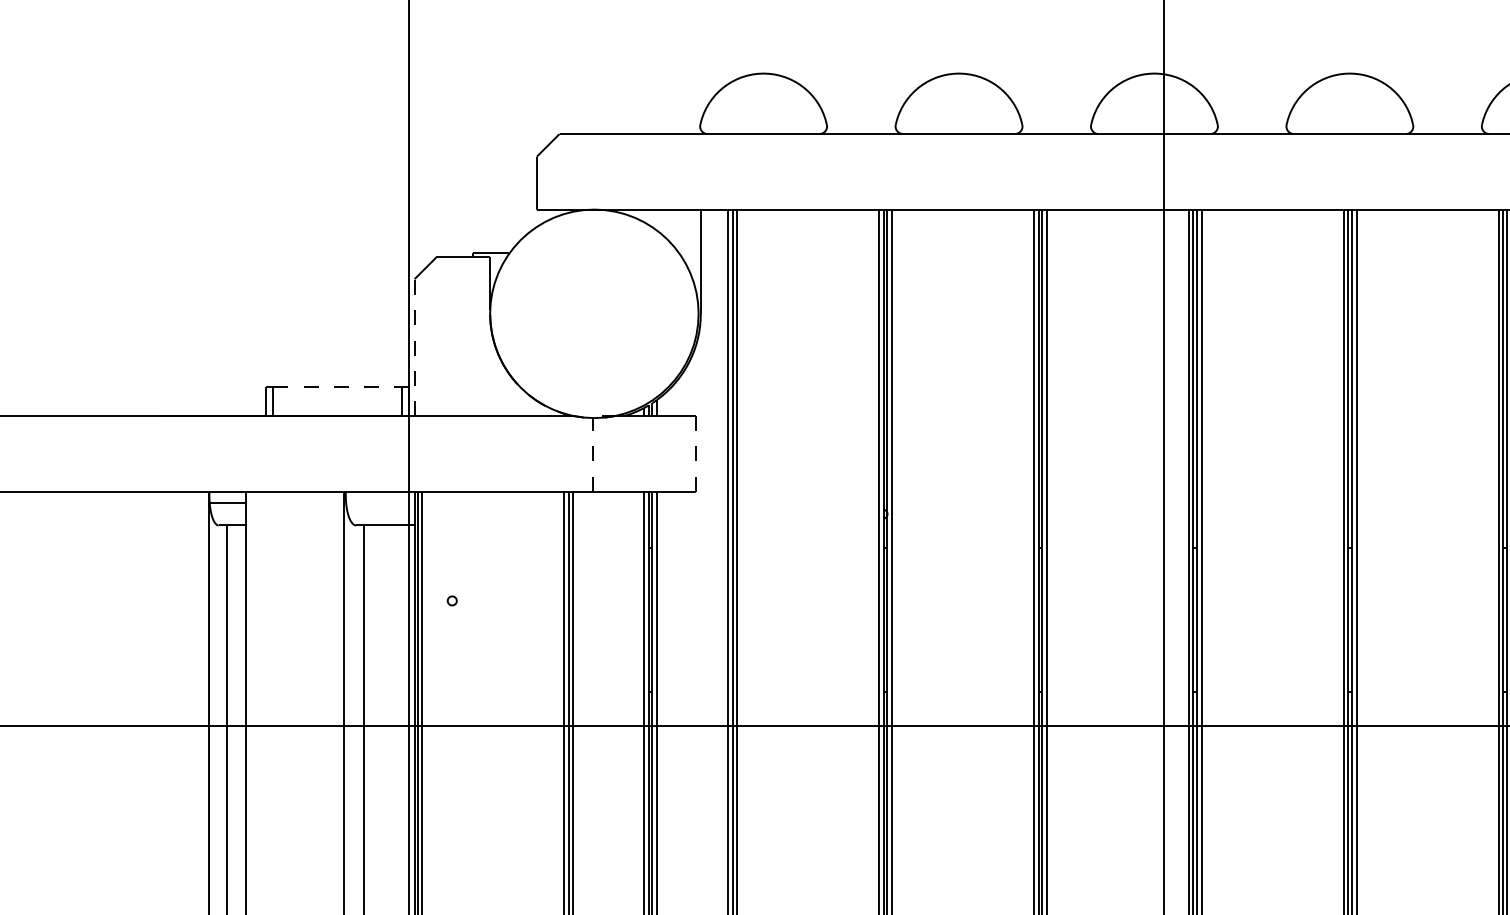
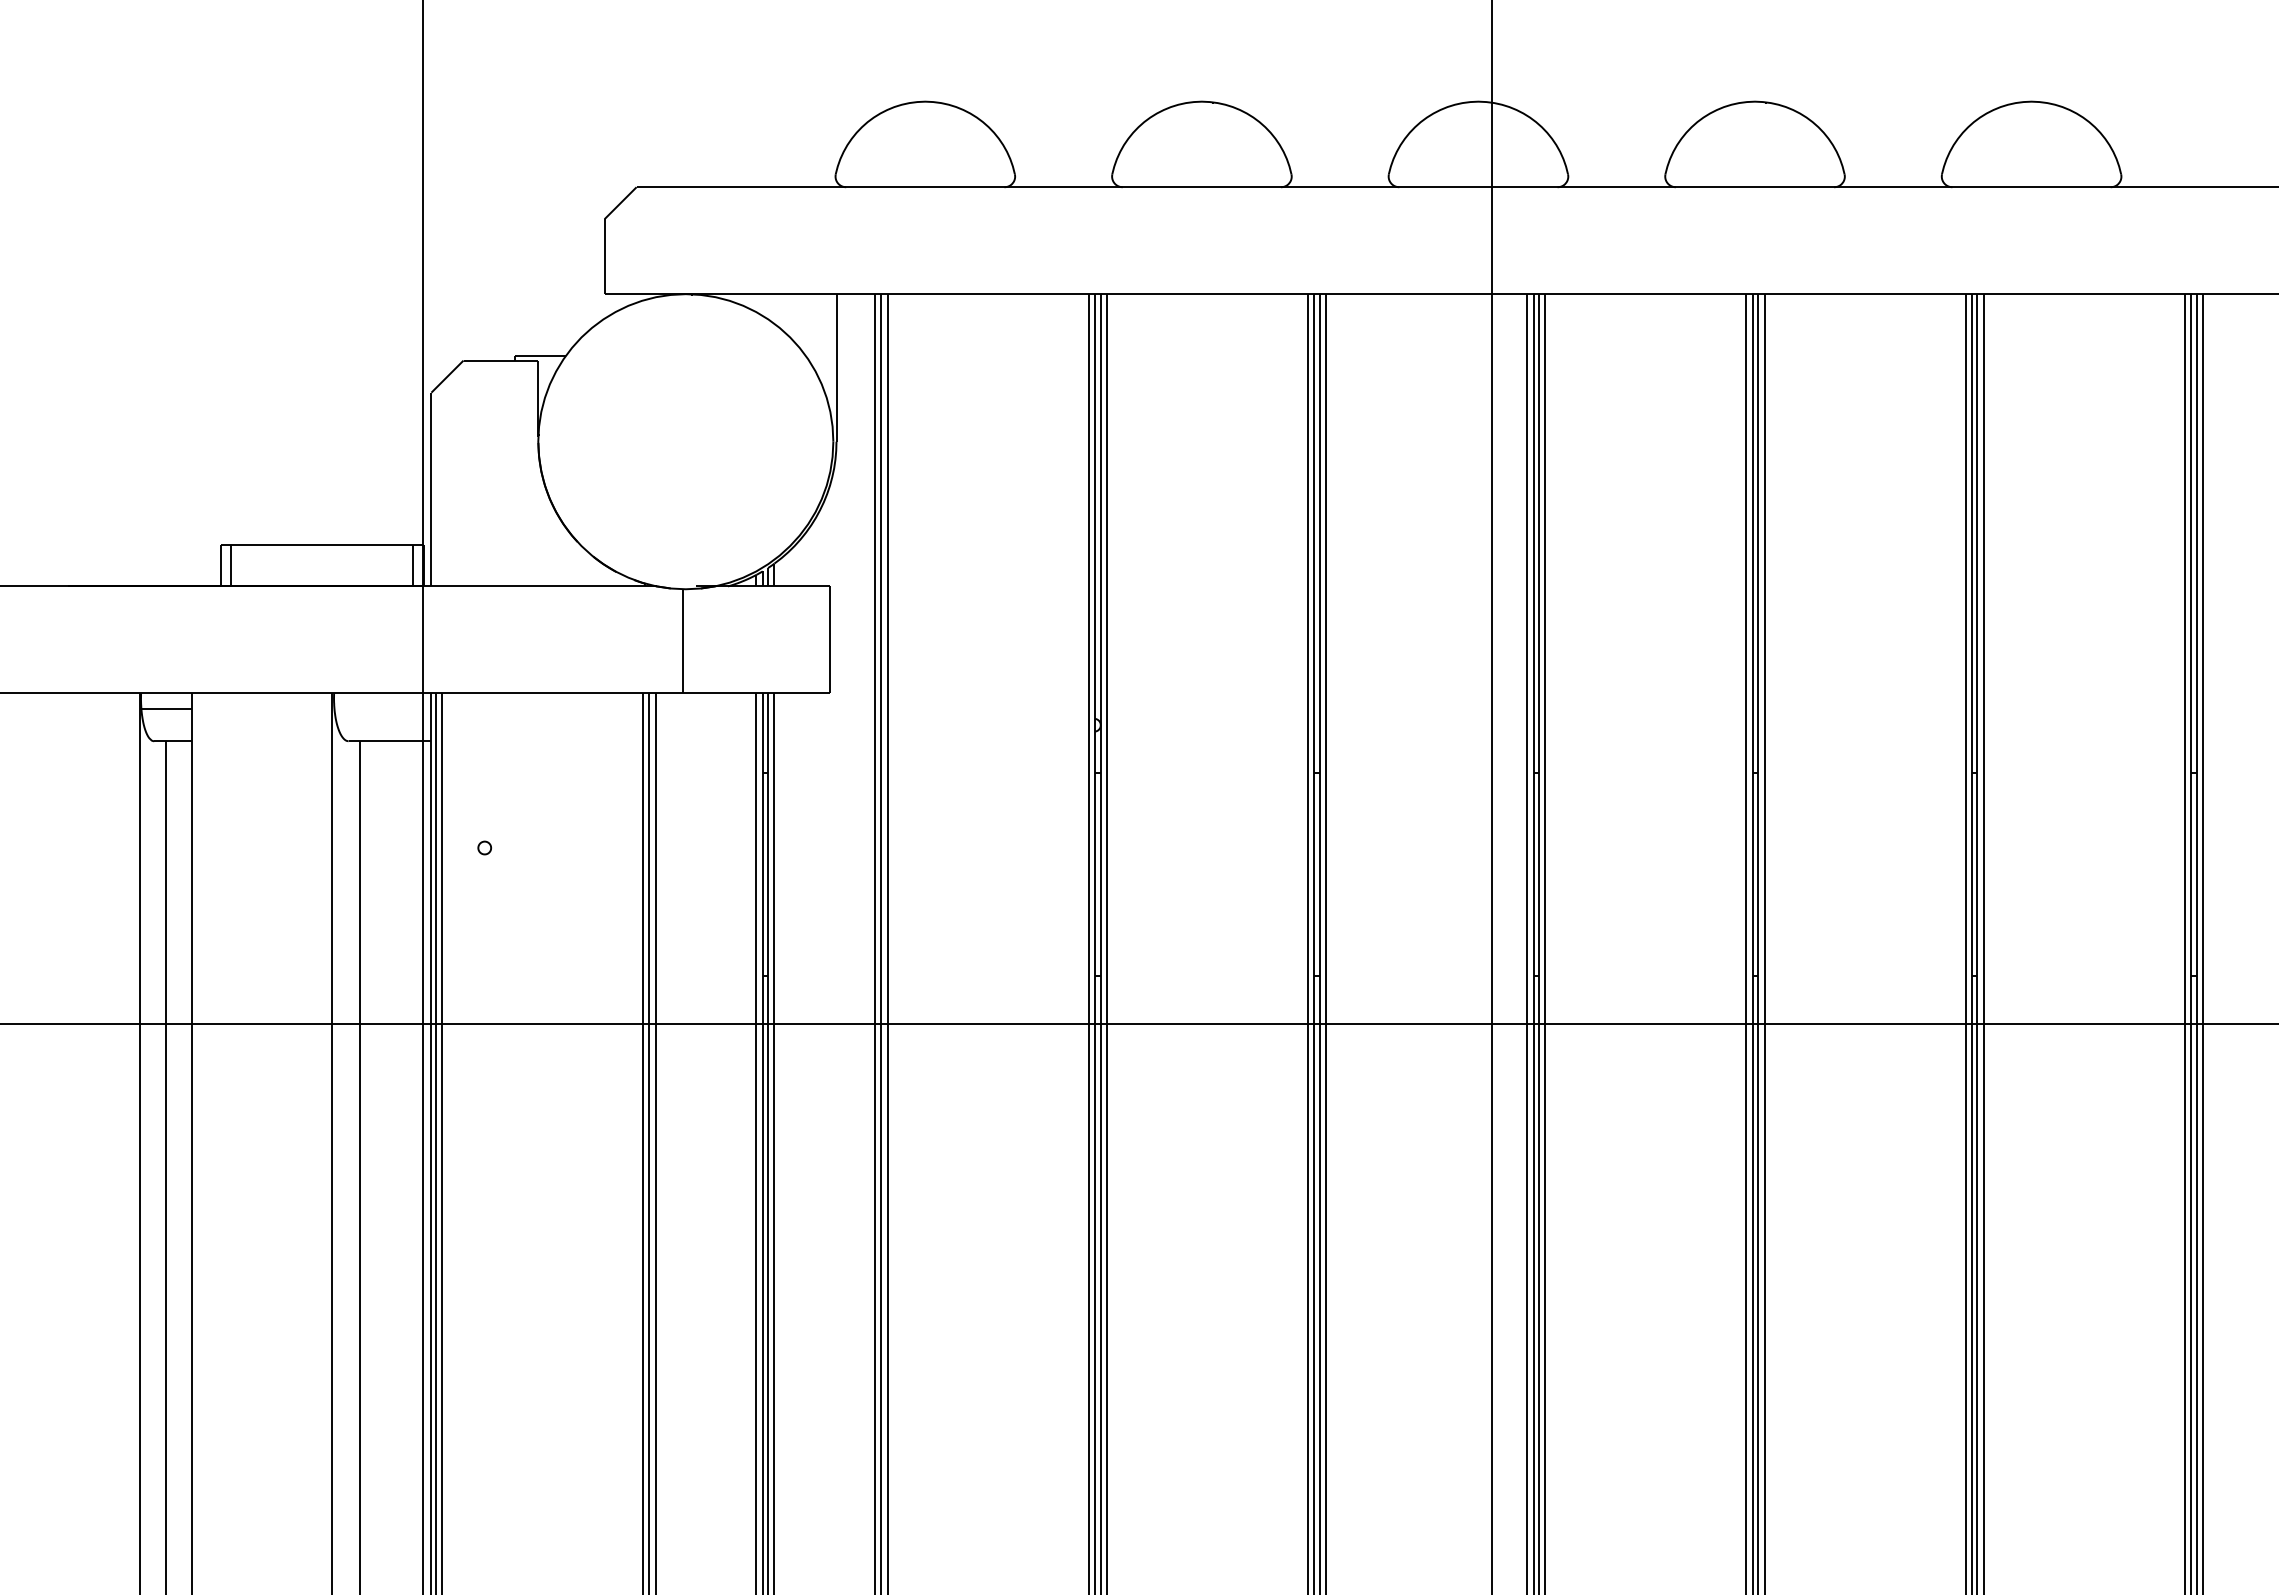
line: (414, 347) -> (431, 489), dashed -> solid
line: (337, 387) -> (322, 545), dashed -> solid
line: (696, 453) -> (830, 639), dashed -> solid
line: (592, 454) -> (683, 640), dashed -> solid

